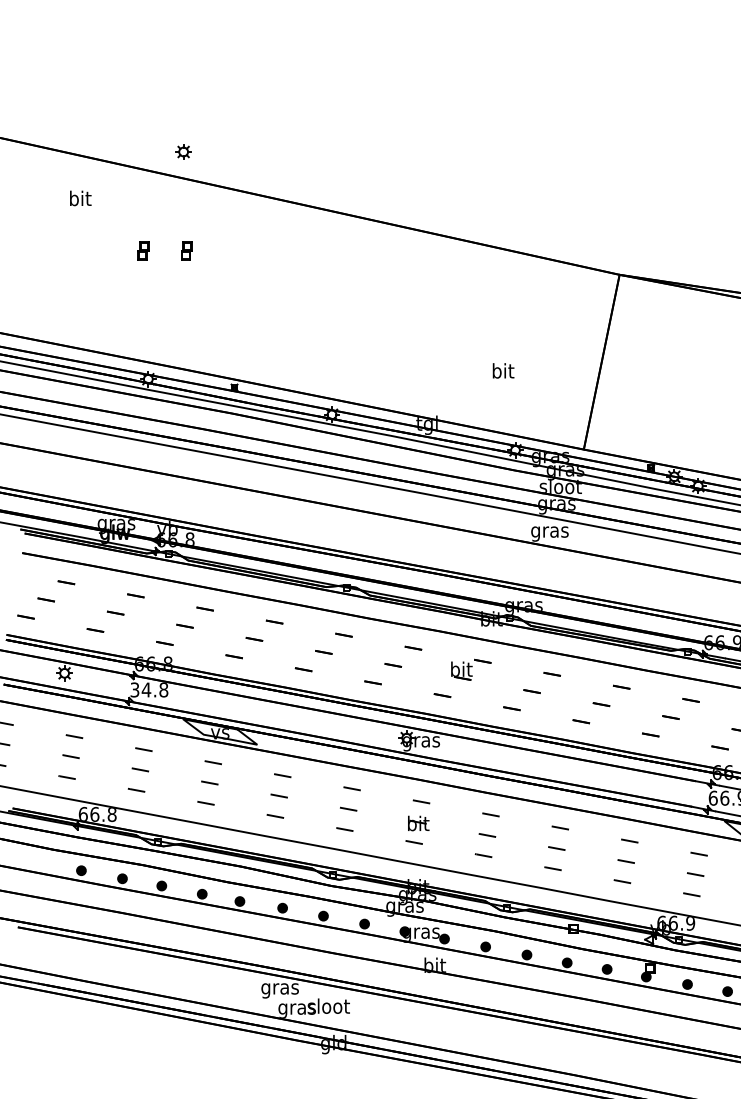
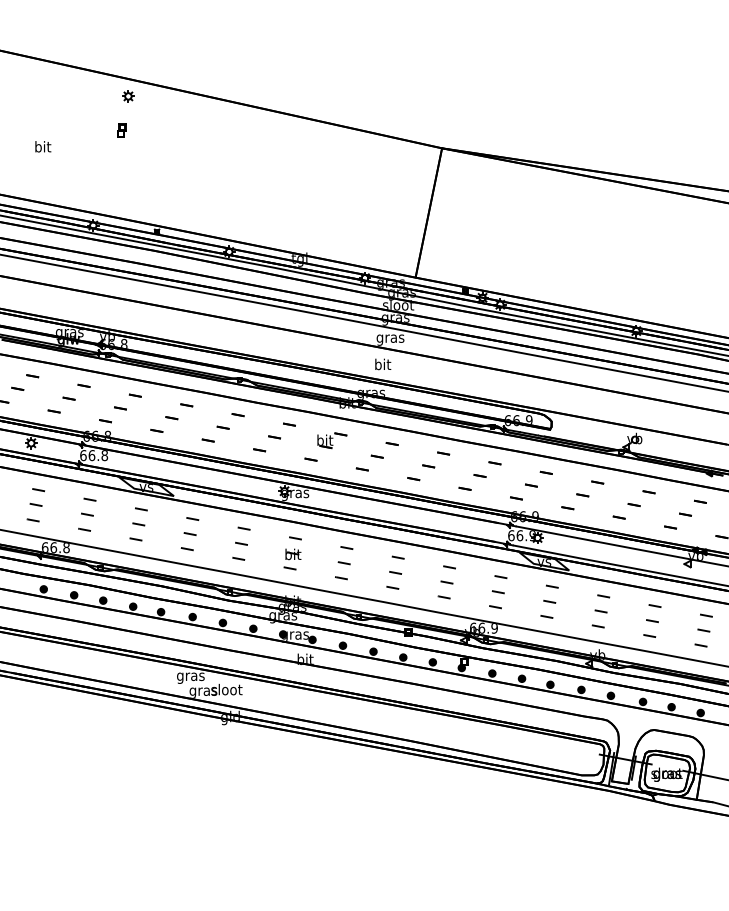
part: (183, 152) -> (128, 96), moved
text: (81, 198) -> (43, 146), moved
part: (143, 250) -> (89, 130), removed
text: (503, 370) -> (383, 364), moved
text: (140, 689) -> (87, 455), 34.8 -> 66.8

